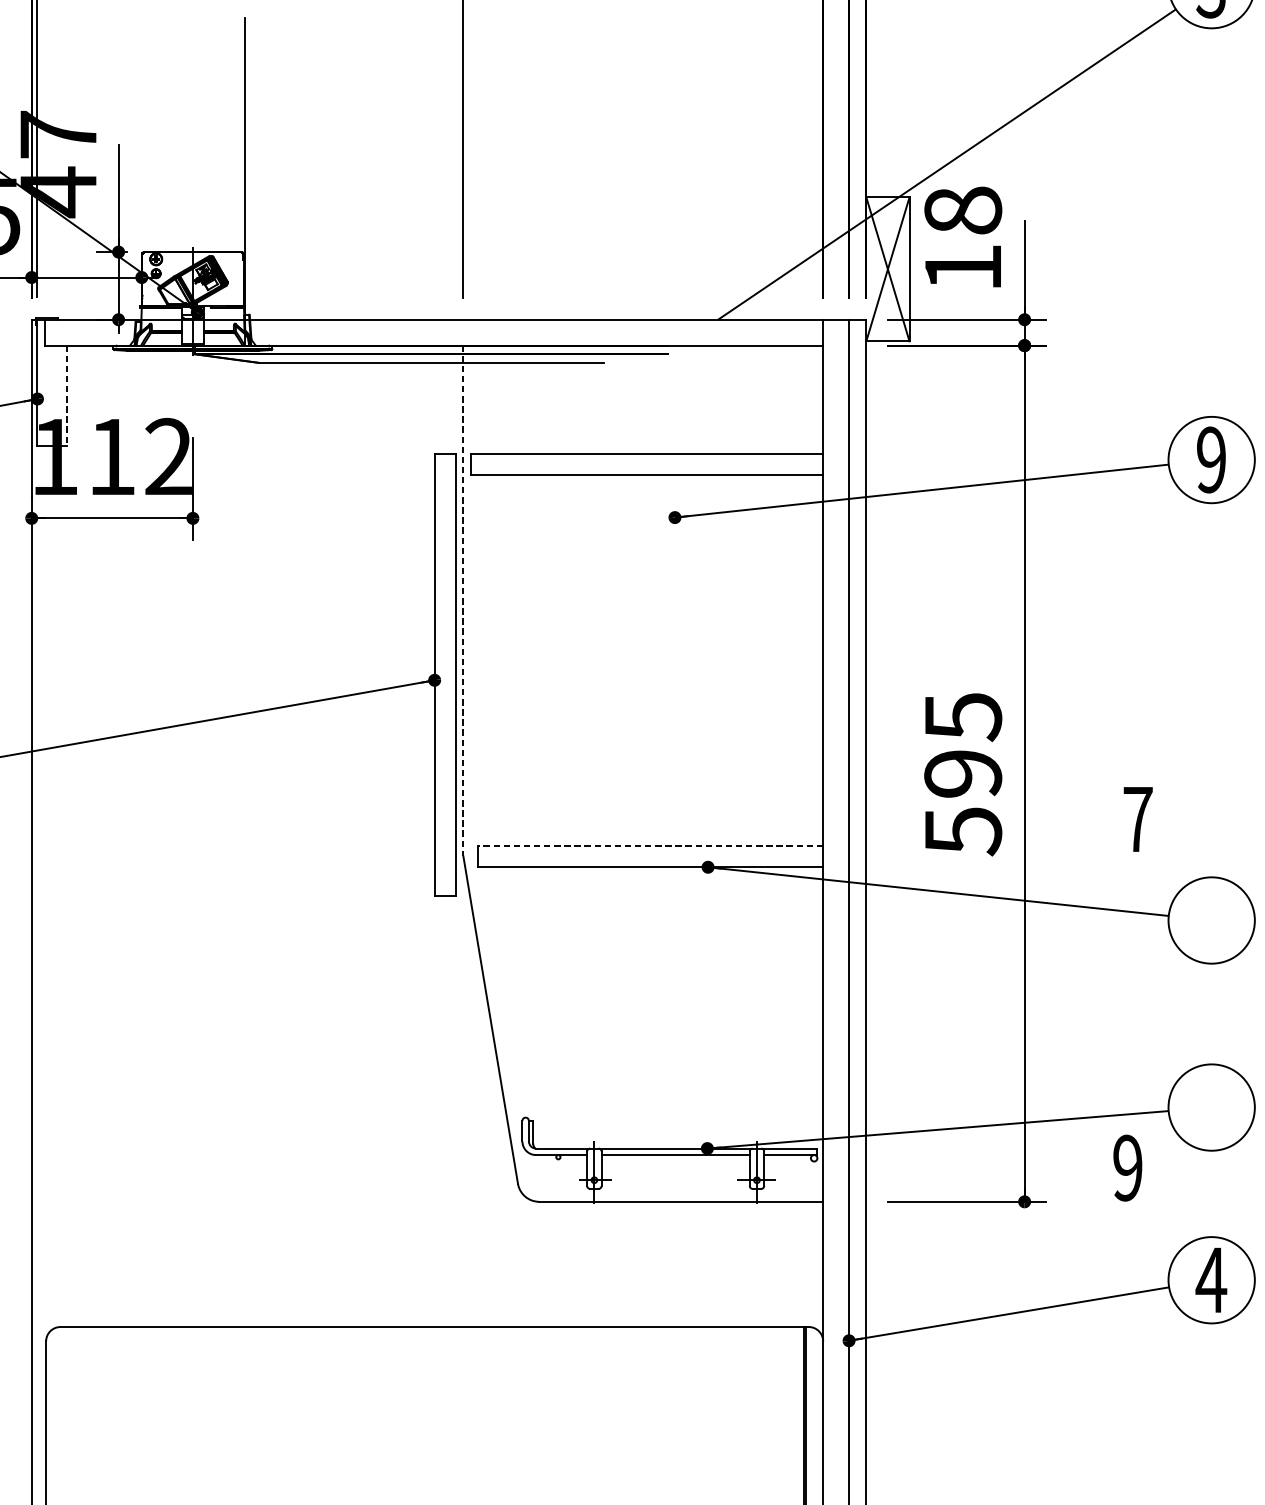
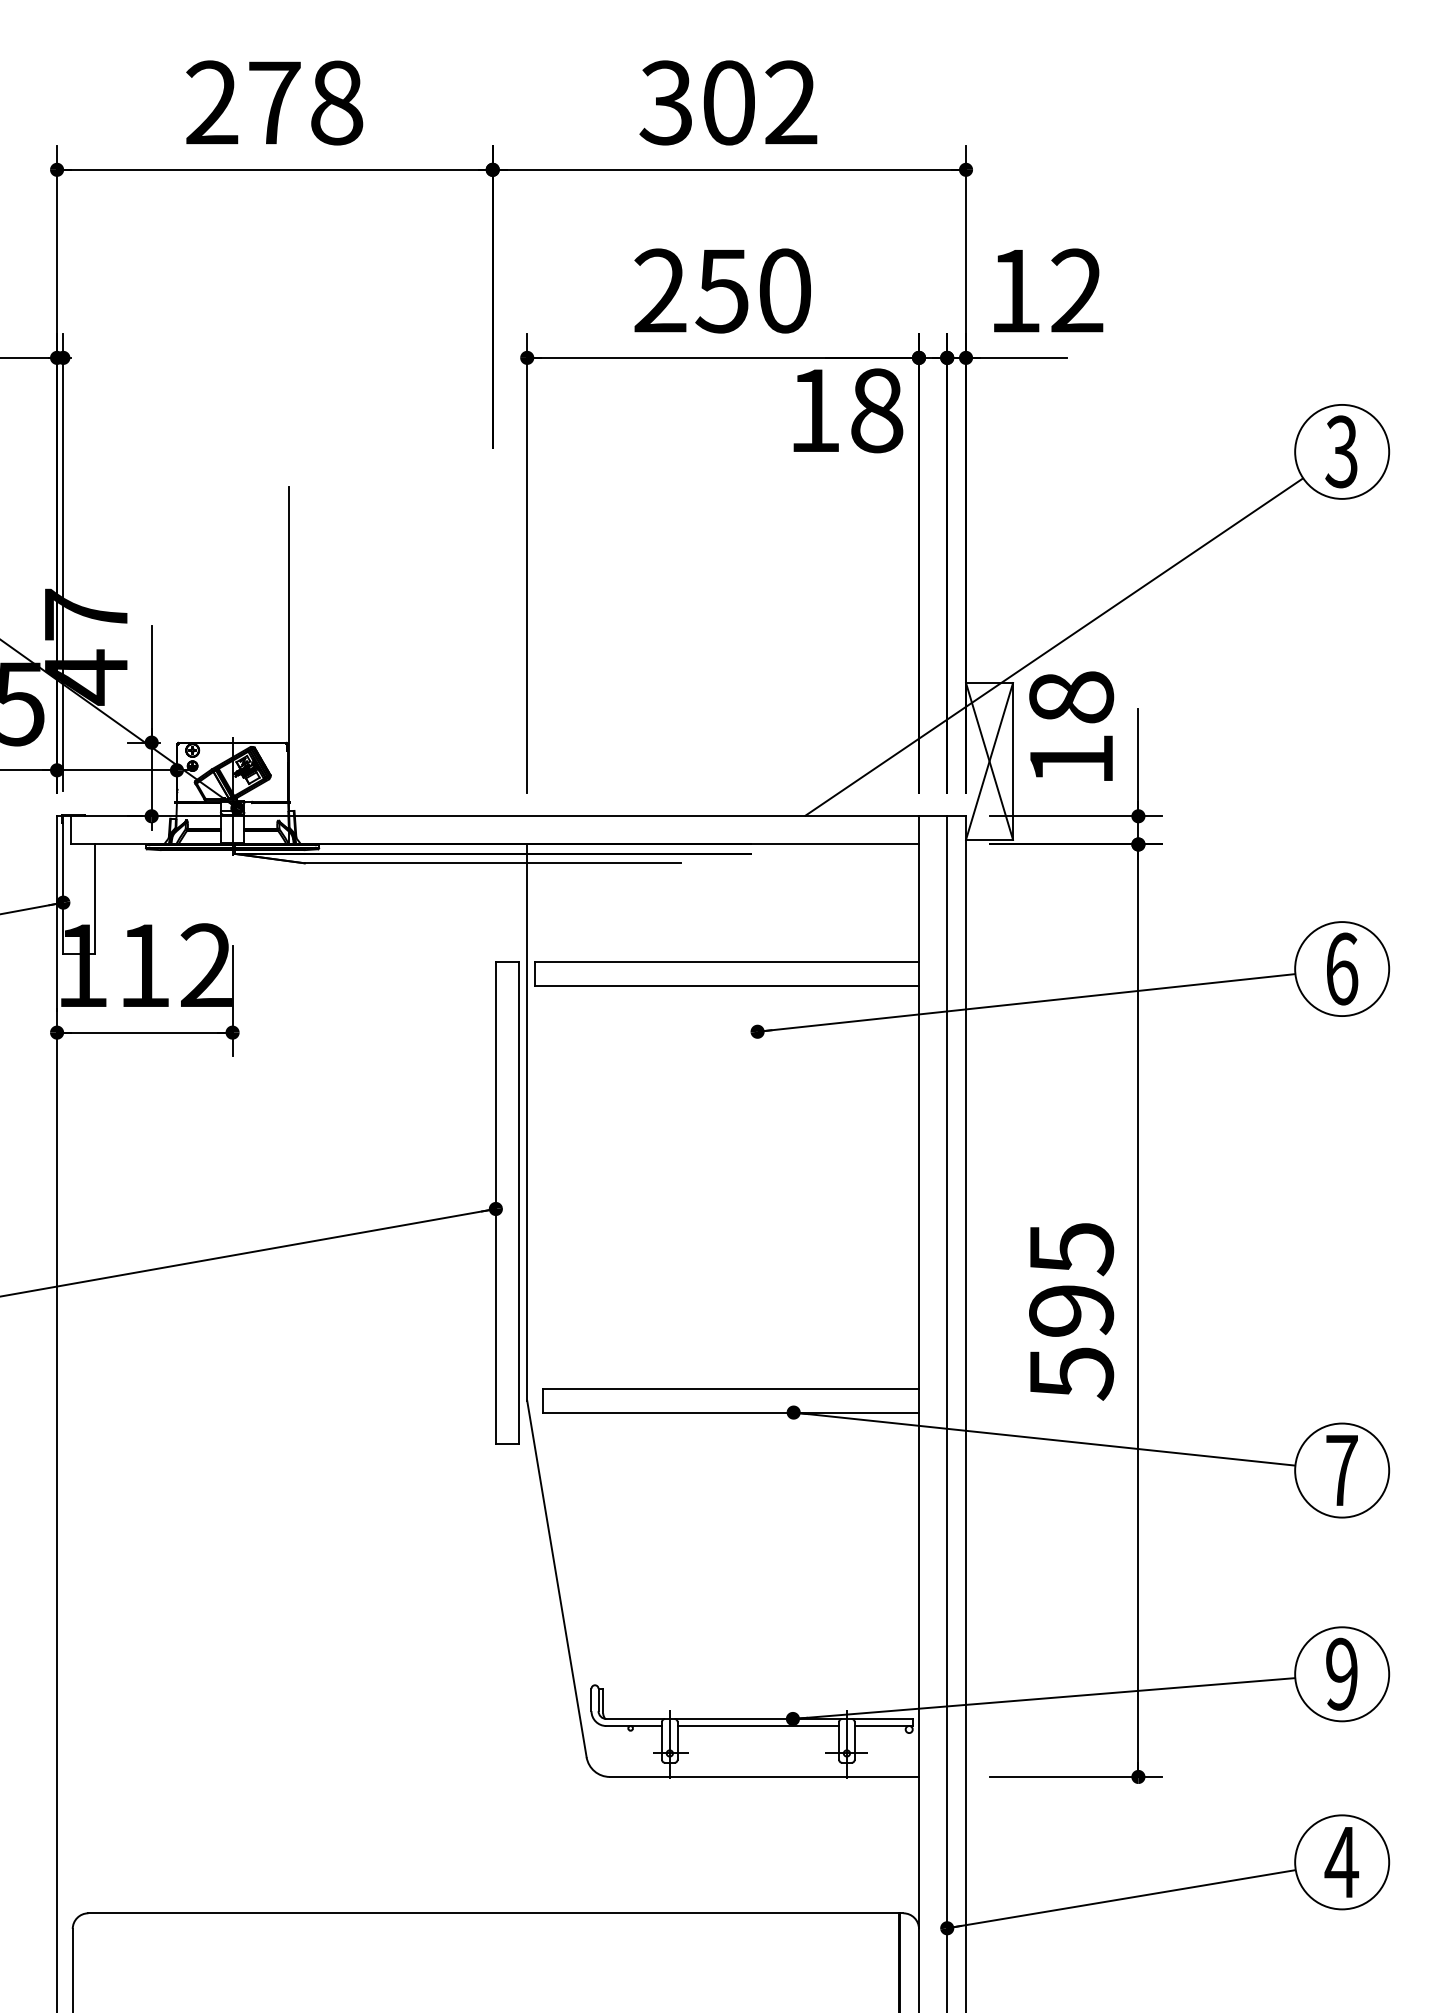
line: (67, 396) -> (95, 899), dashed -> solid
text: (1212, 459) -> (1342, 968), 9 -> 6
line: (463, 601) -> (527, 1123), dashed -> solid
text: (1137, 819) -> (1341, 1470), moved
line: (650, 846) -> (730, 1389), dashed -> solid
text: (1127, 1167) -> (1341, 1673), moved

